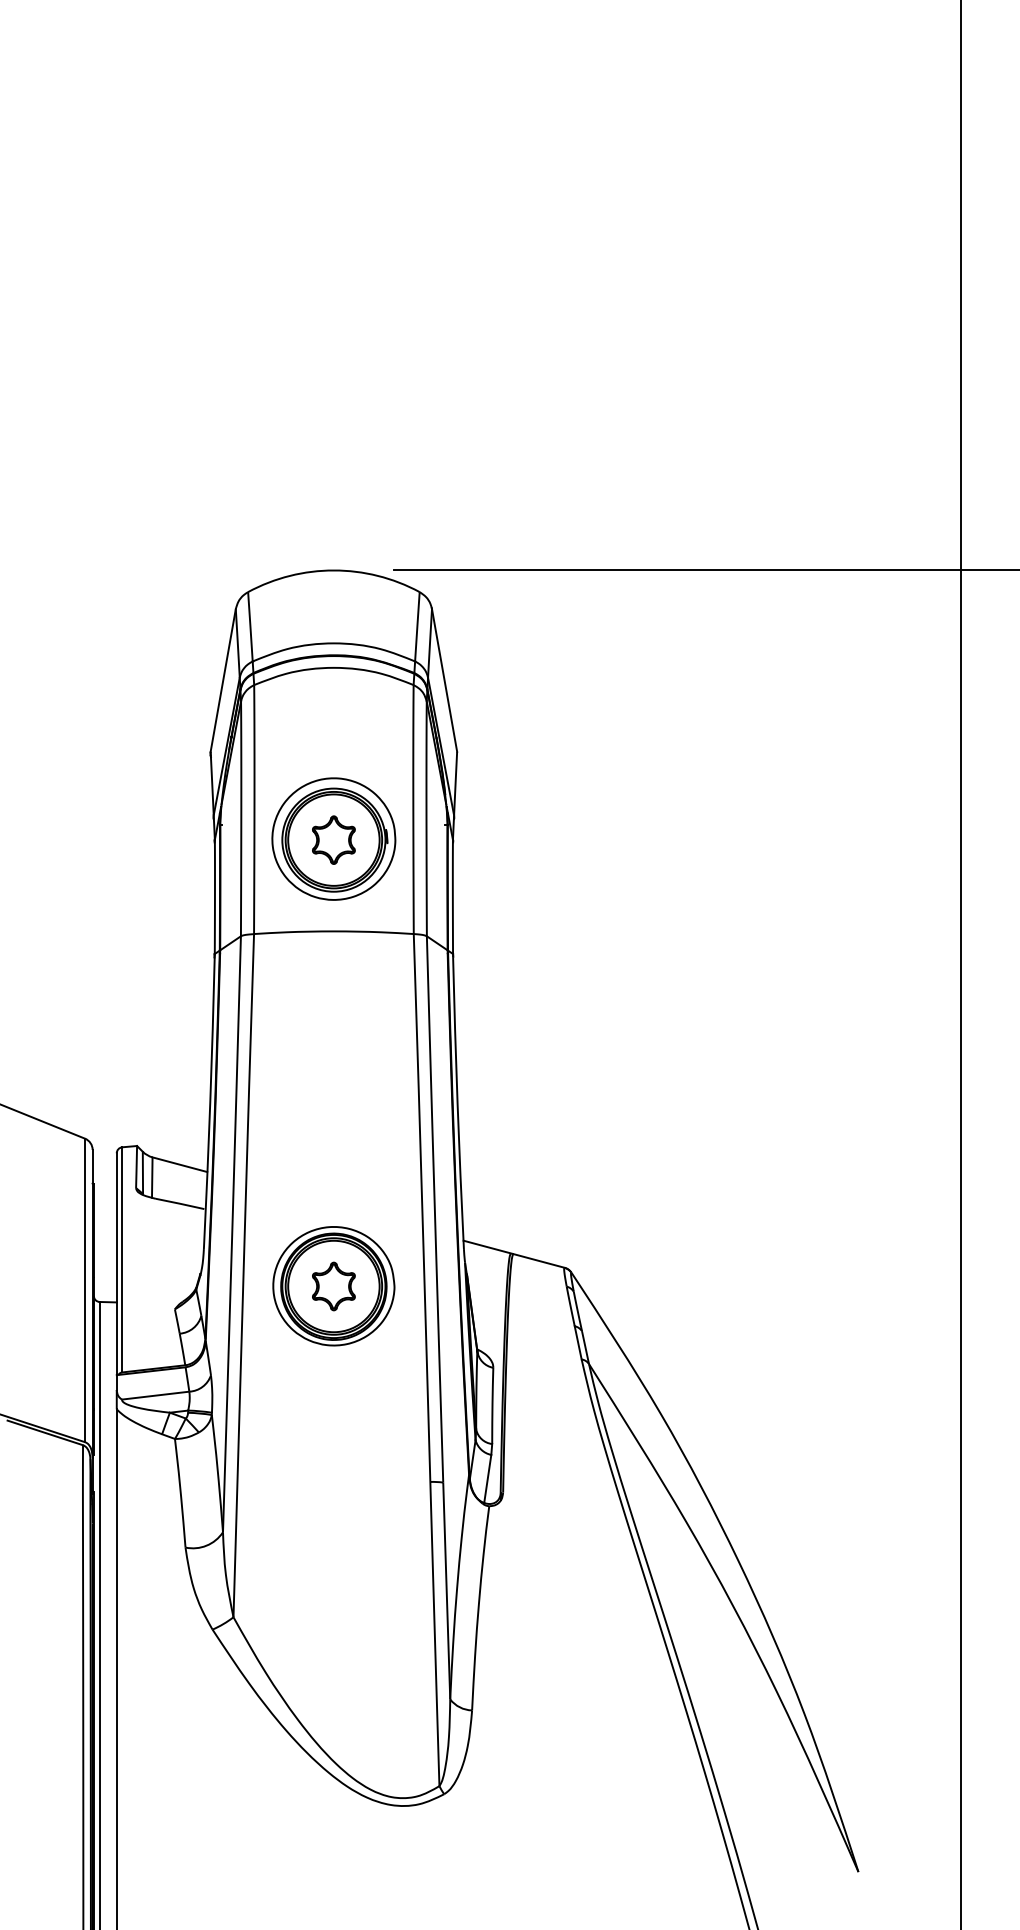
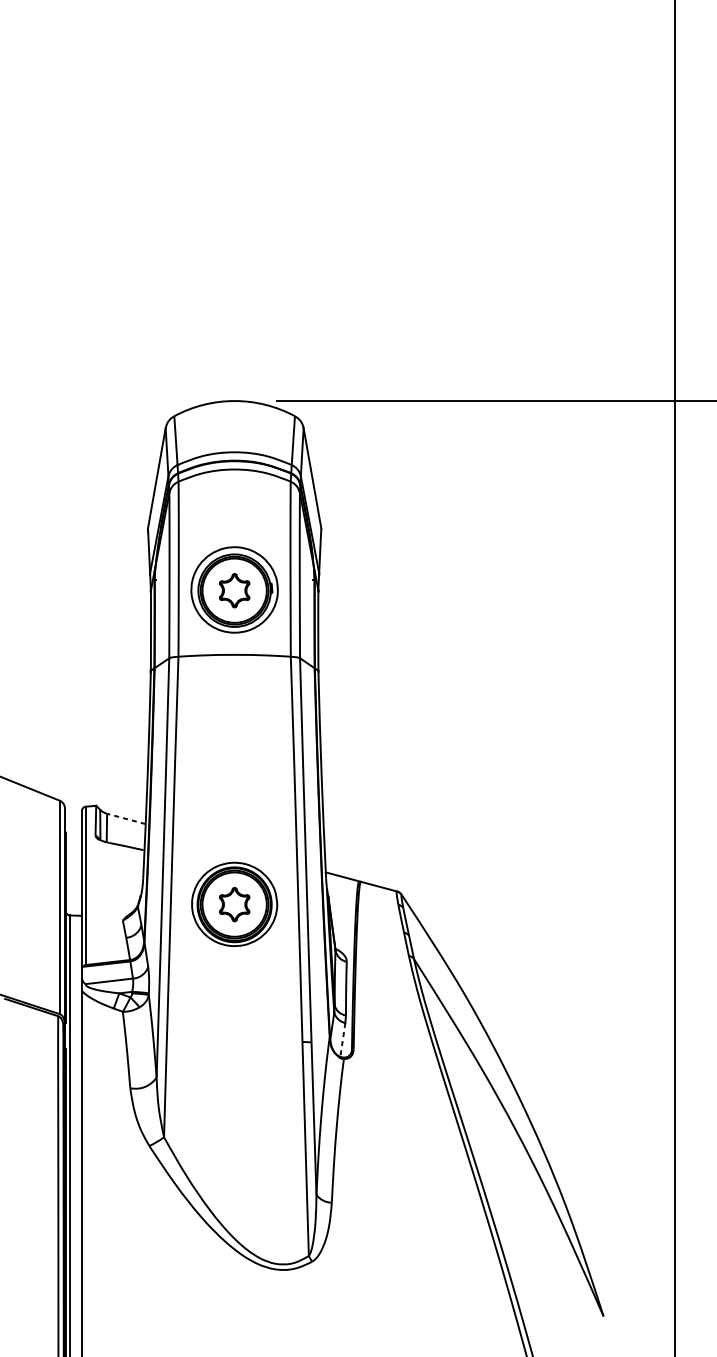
line: (179, 1164) -> (126, 818), solid -> dashed
line: (487, 1479) -> (342, 1040), solid -> dashed

